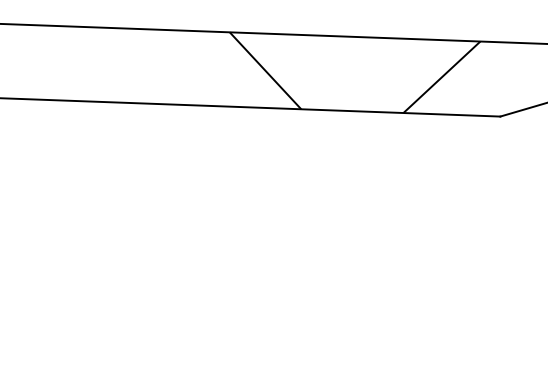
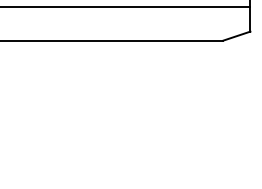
hatch: (352, 73) -> (154, 23), removed

